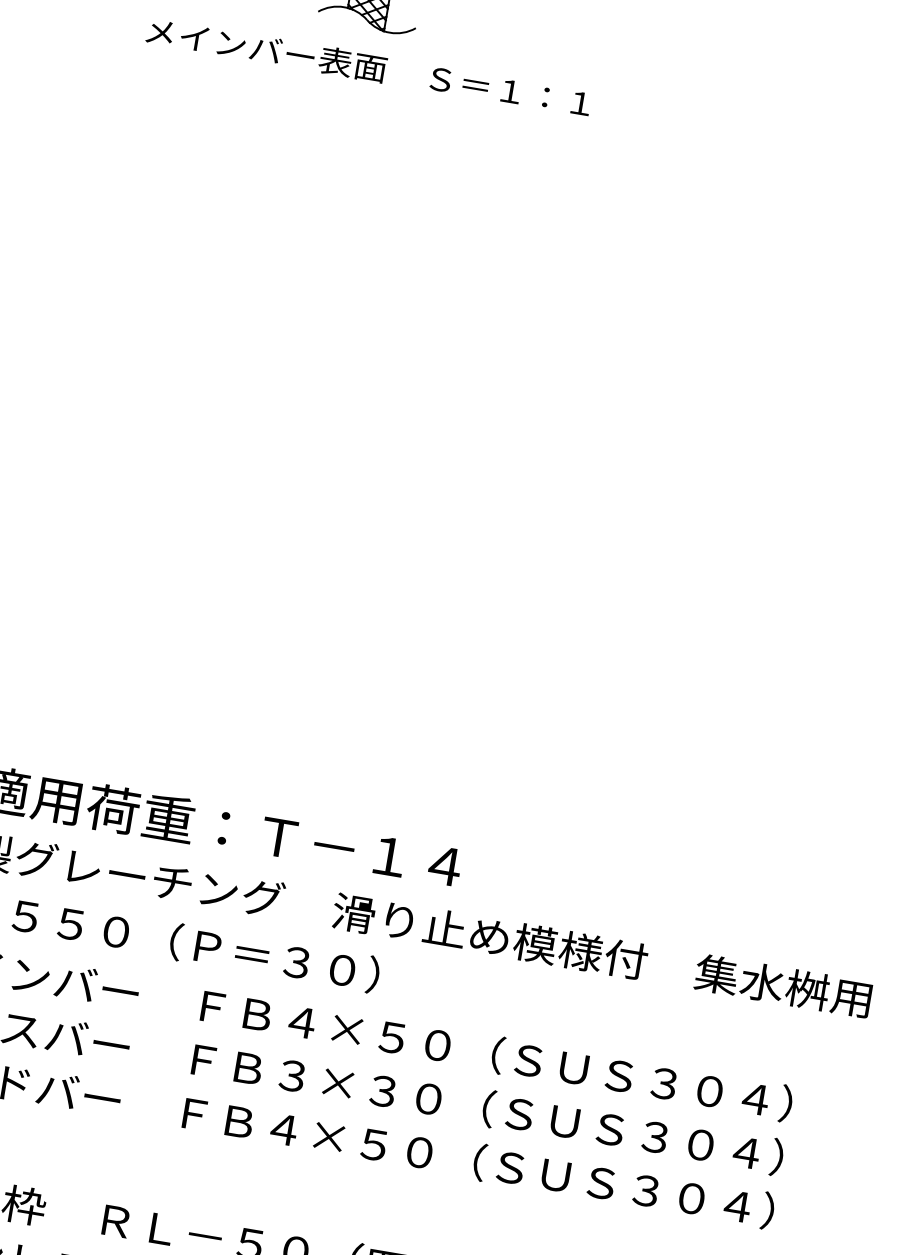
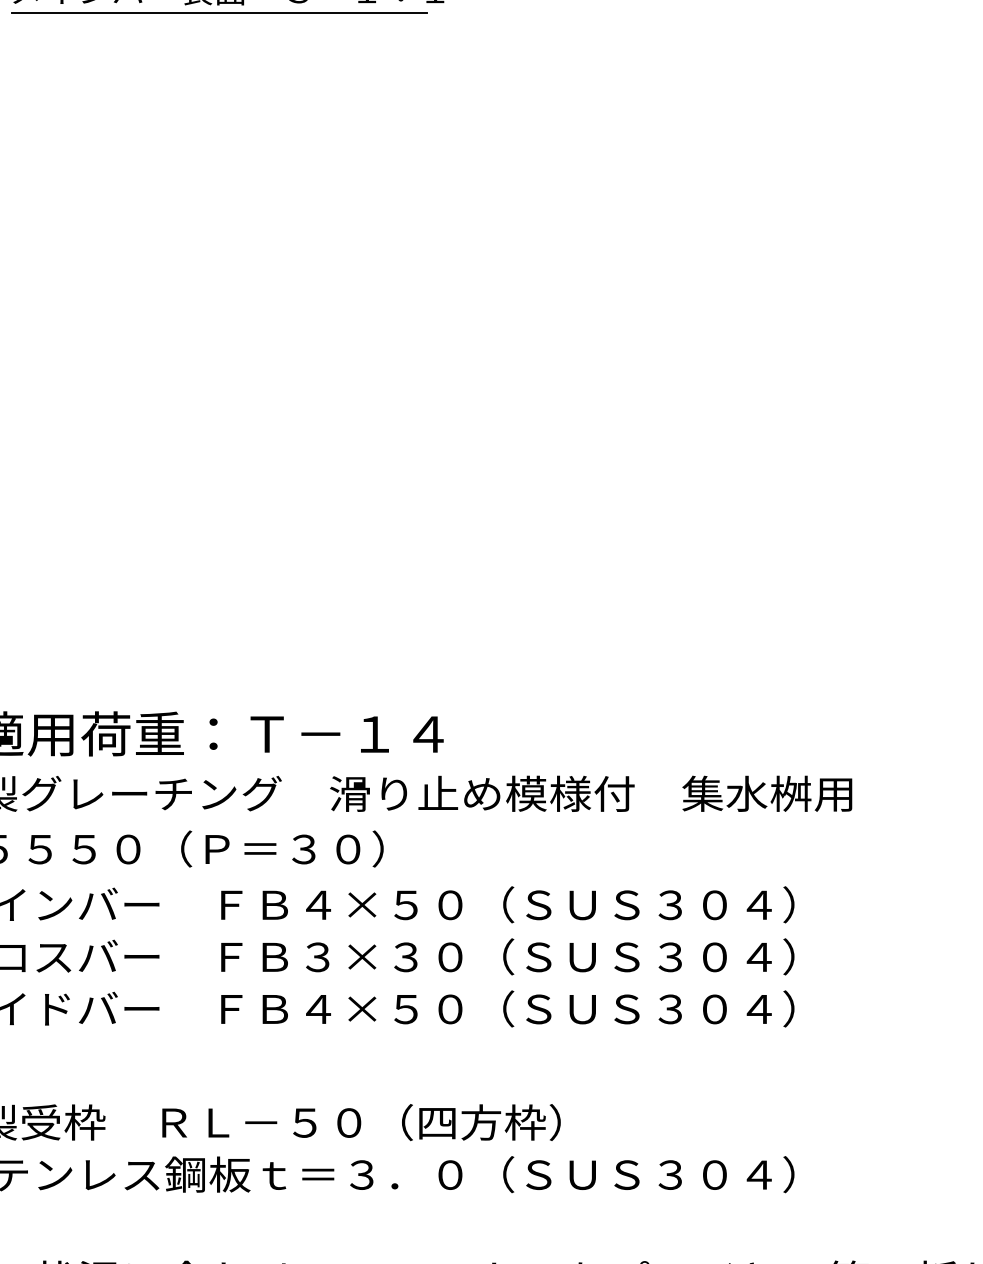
line: (355, 87) -> (219, 13), added

